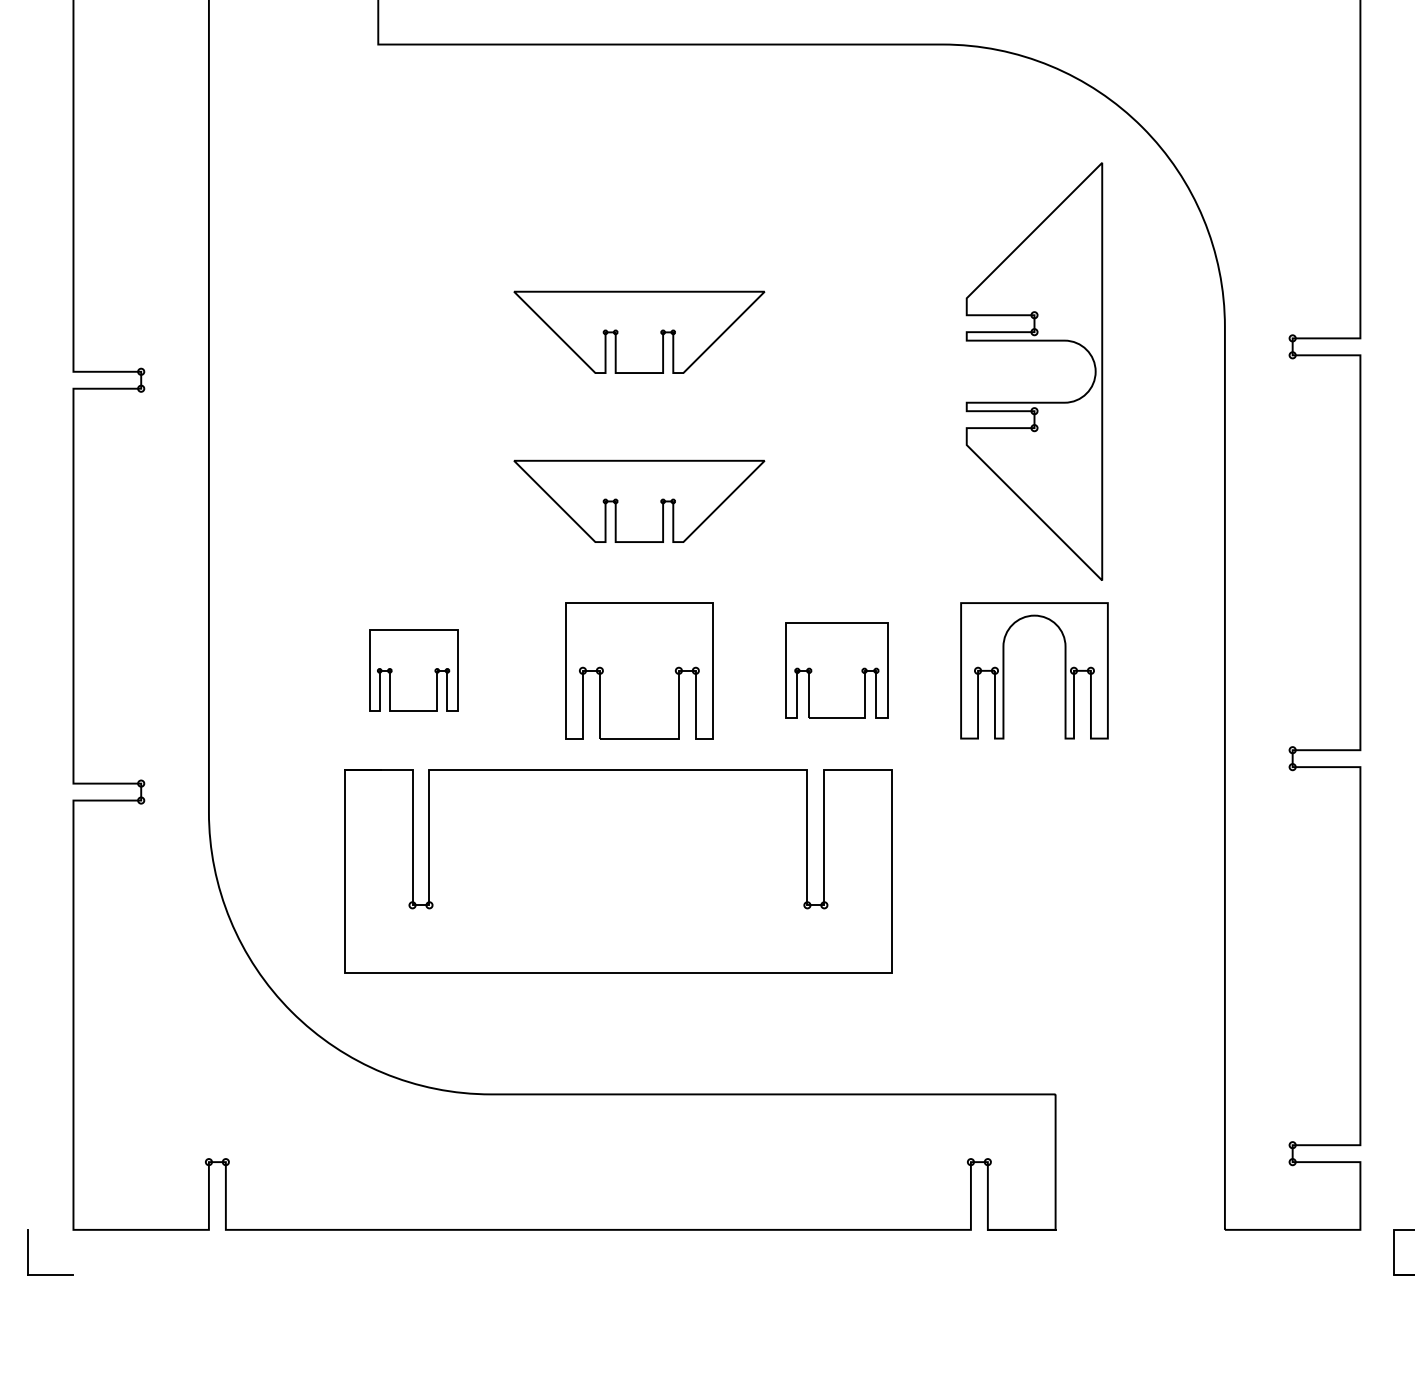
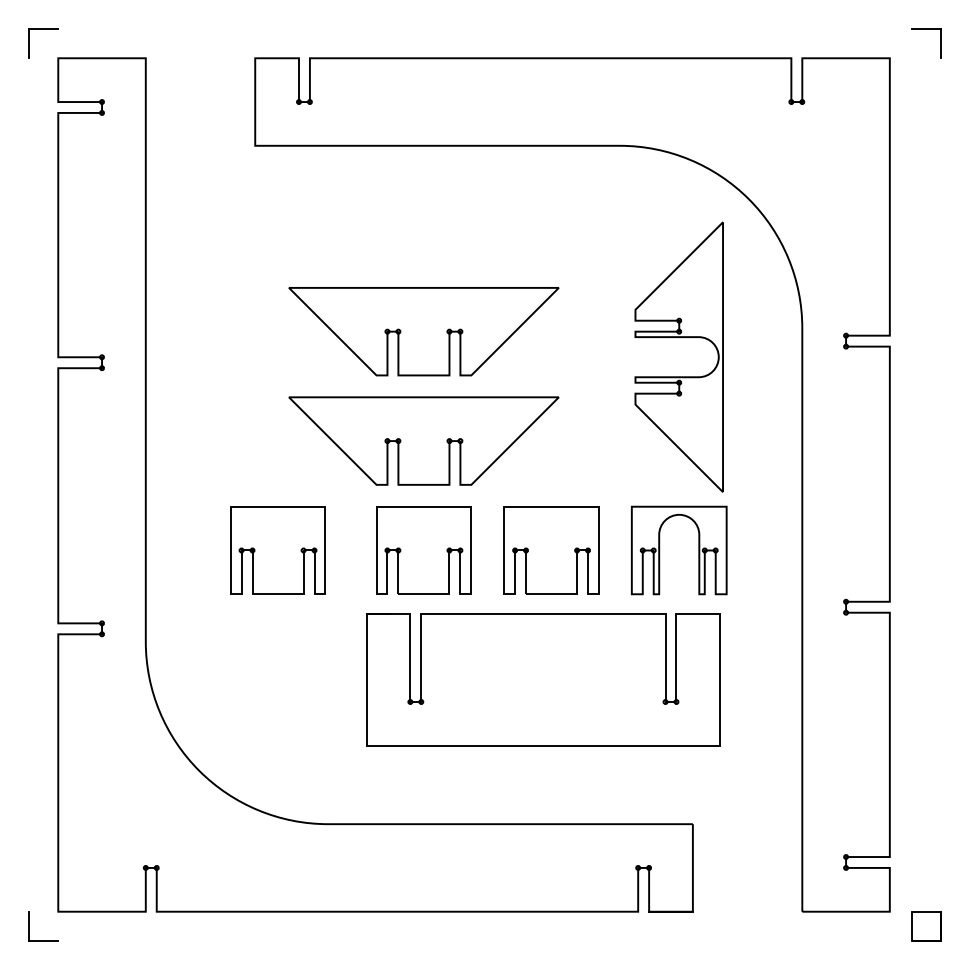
part: (638, 331) -> (423, 331), size x1.67
part: (638, 500) -> (423, 440), size x1.67
part: (412, 670) -> (277, 550), size x1.67
part: (836, 670) -> (551, 550), size x1.43
part: (618, 870) -> (543, 679), moved

